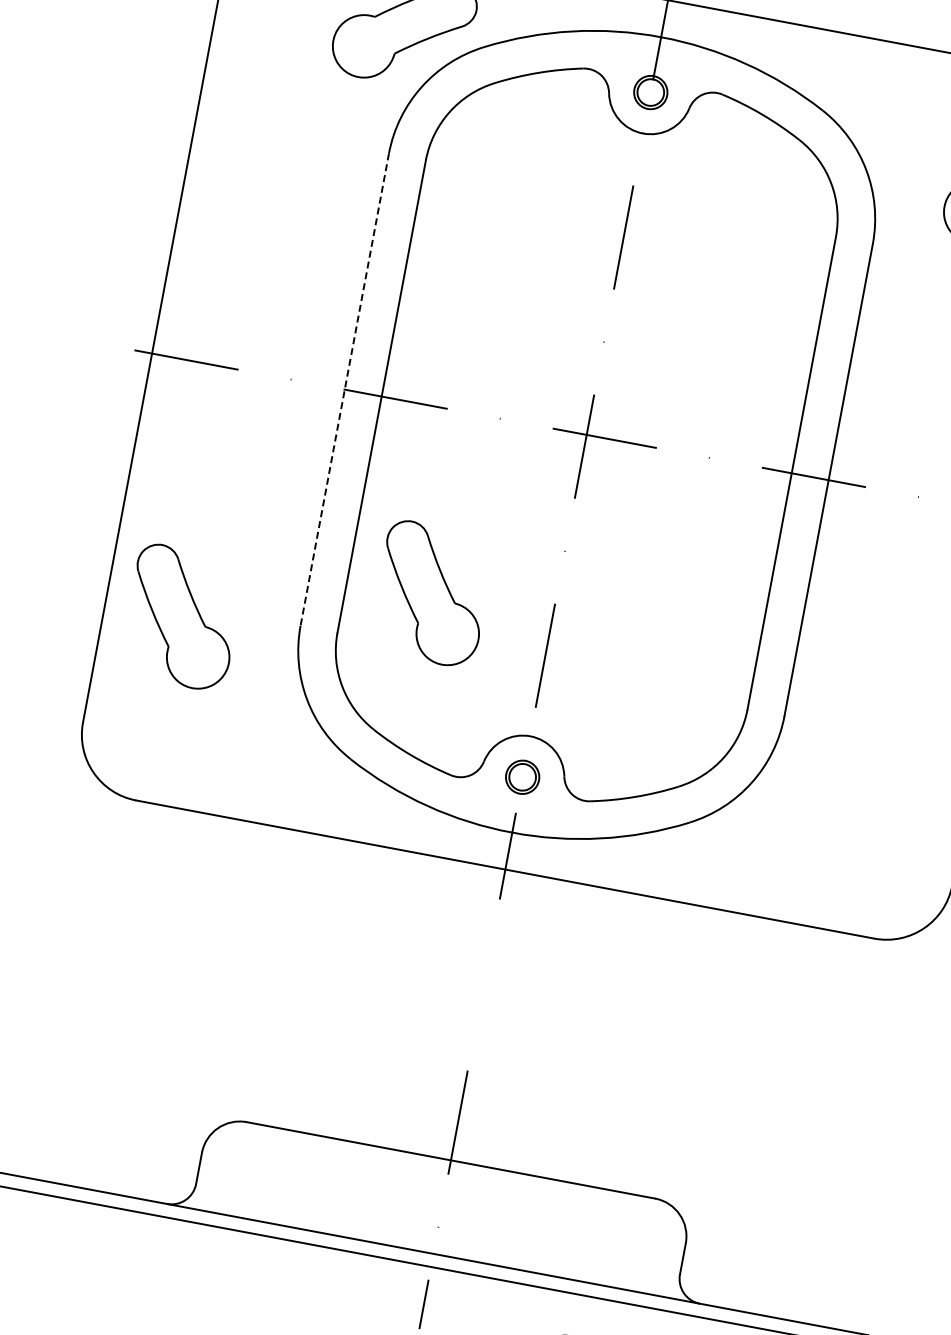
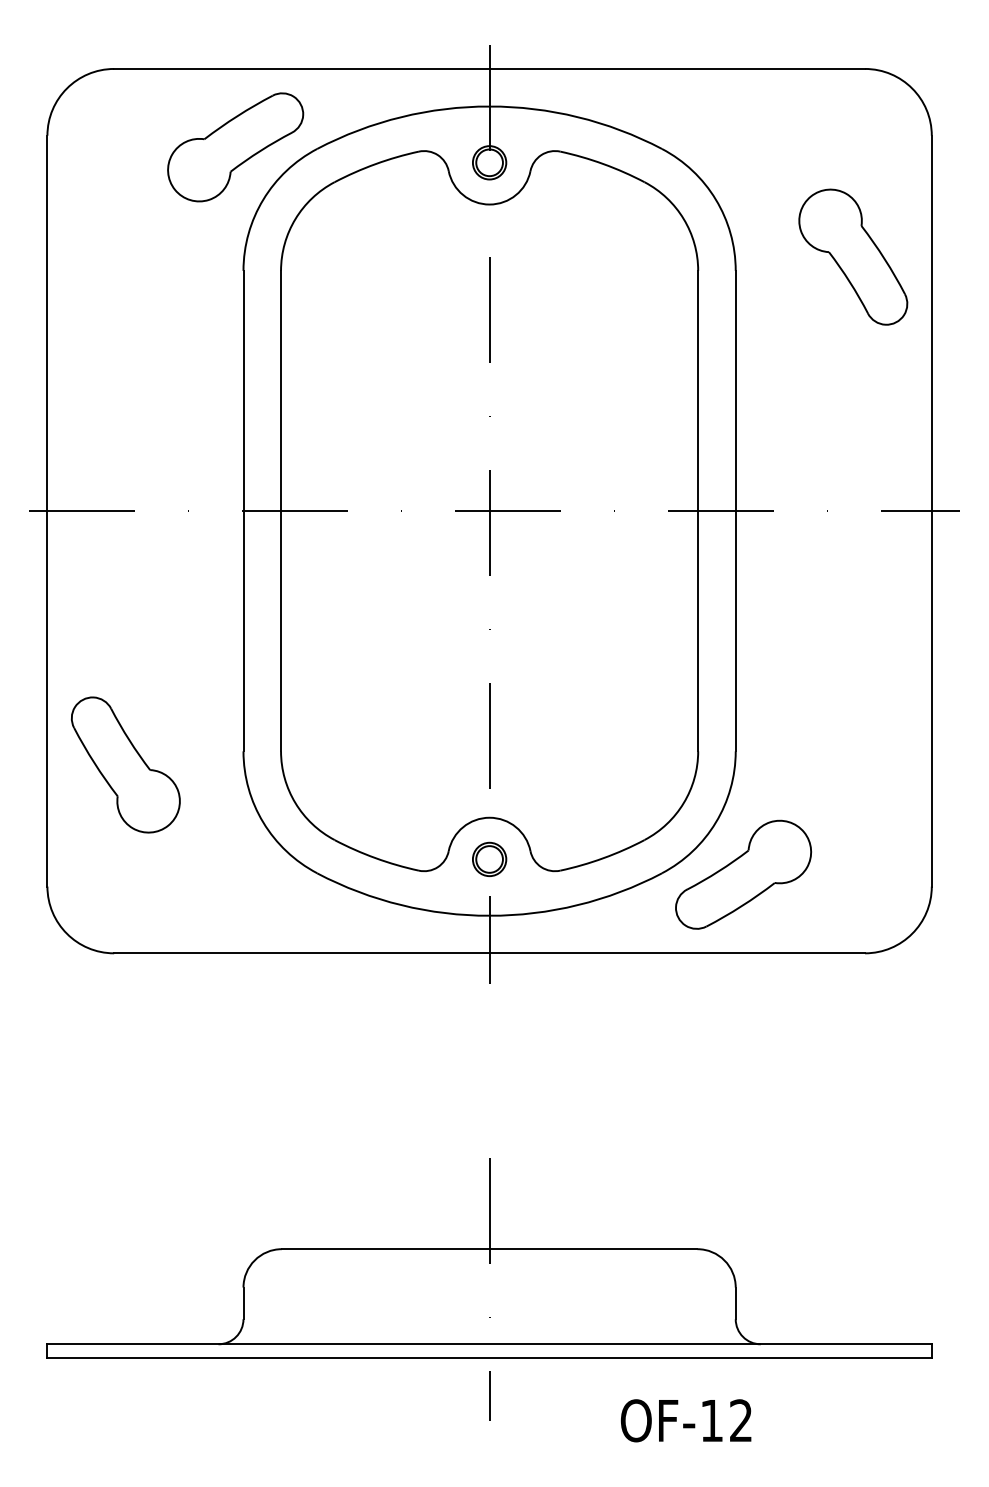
line: (344, 390) -> (243, 511), dashed -> solid
part: (431, 593) -> (366, 695), removed
part: (769, 838) -> (743, 874), added

